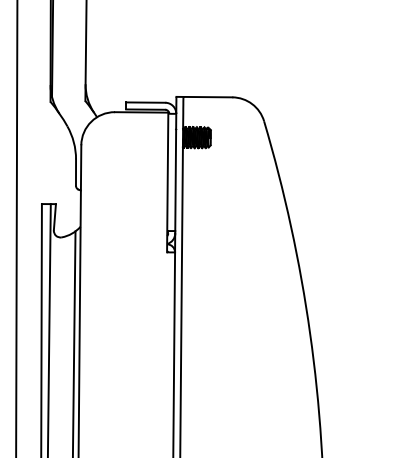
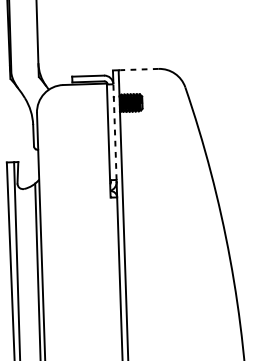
line: (208, 97) -> (139, 69), solid -> dashed
line: (175, 172) -> (114, 132), solid -> dashed

